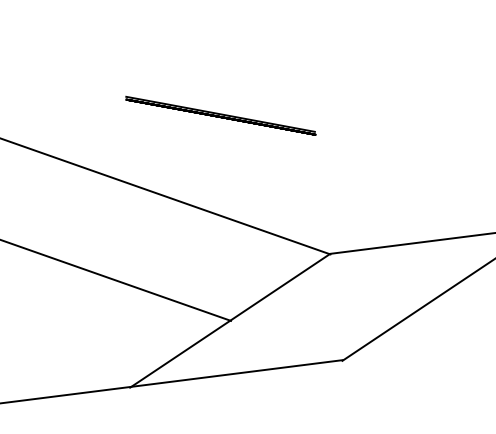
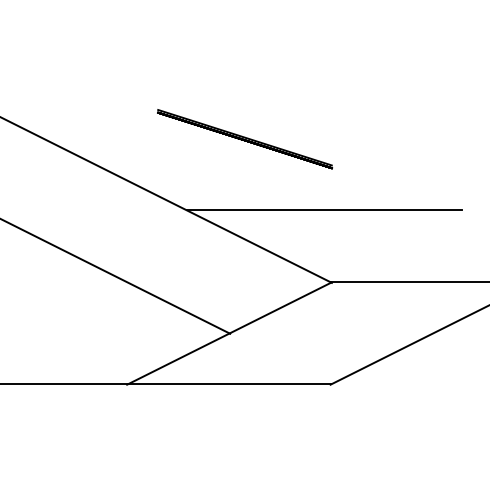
line: (313, 179) -> (324, 210), added

